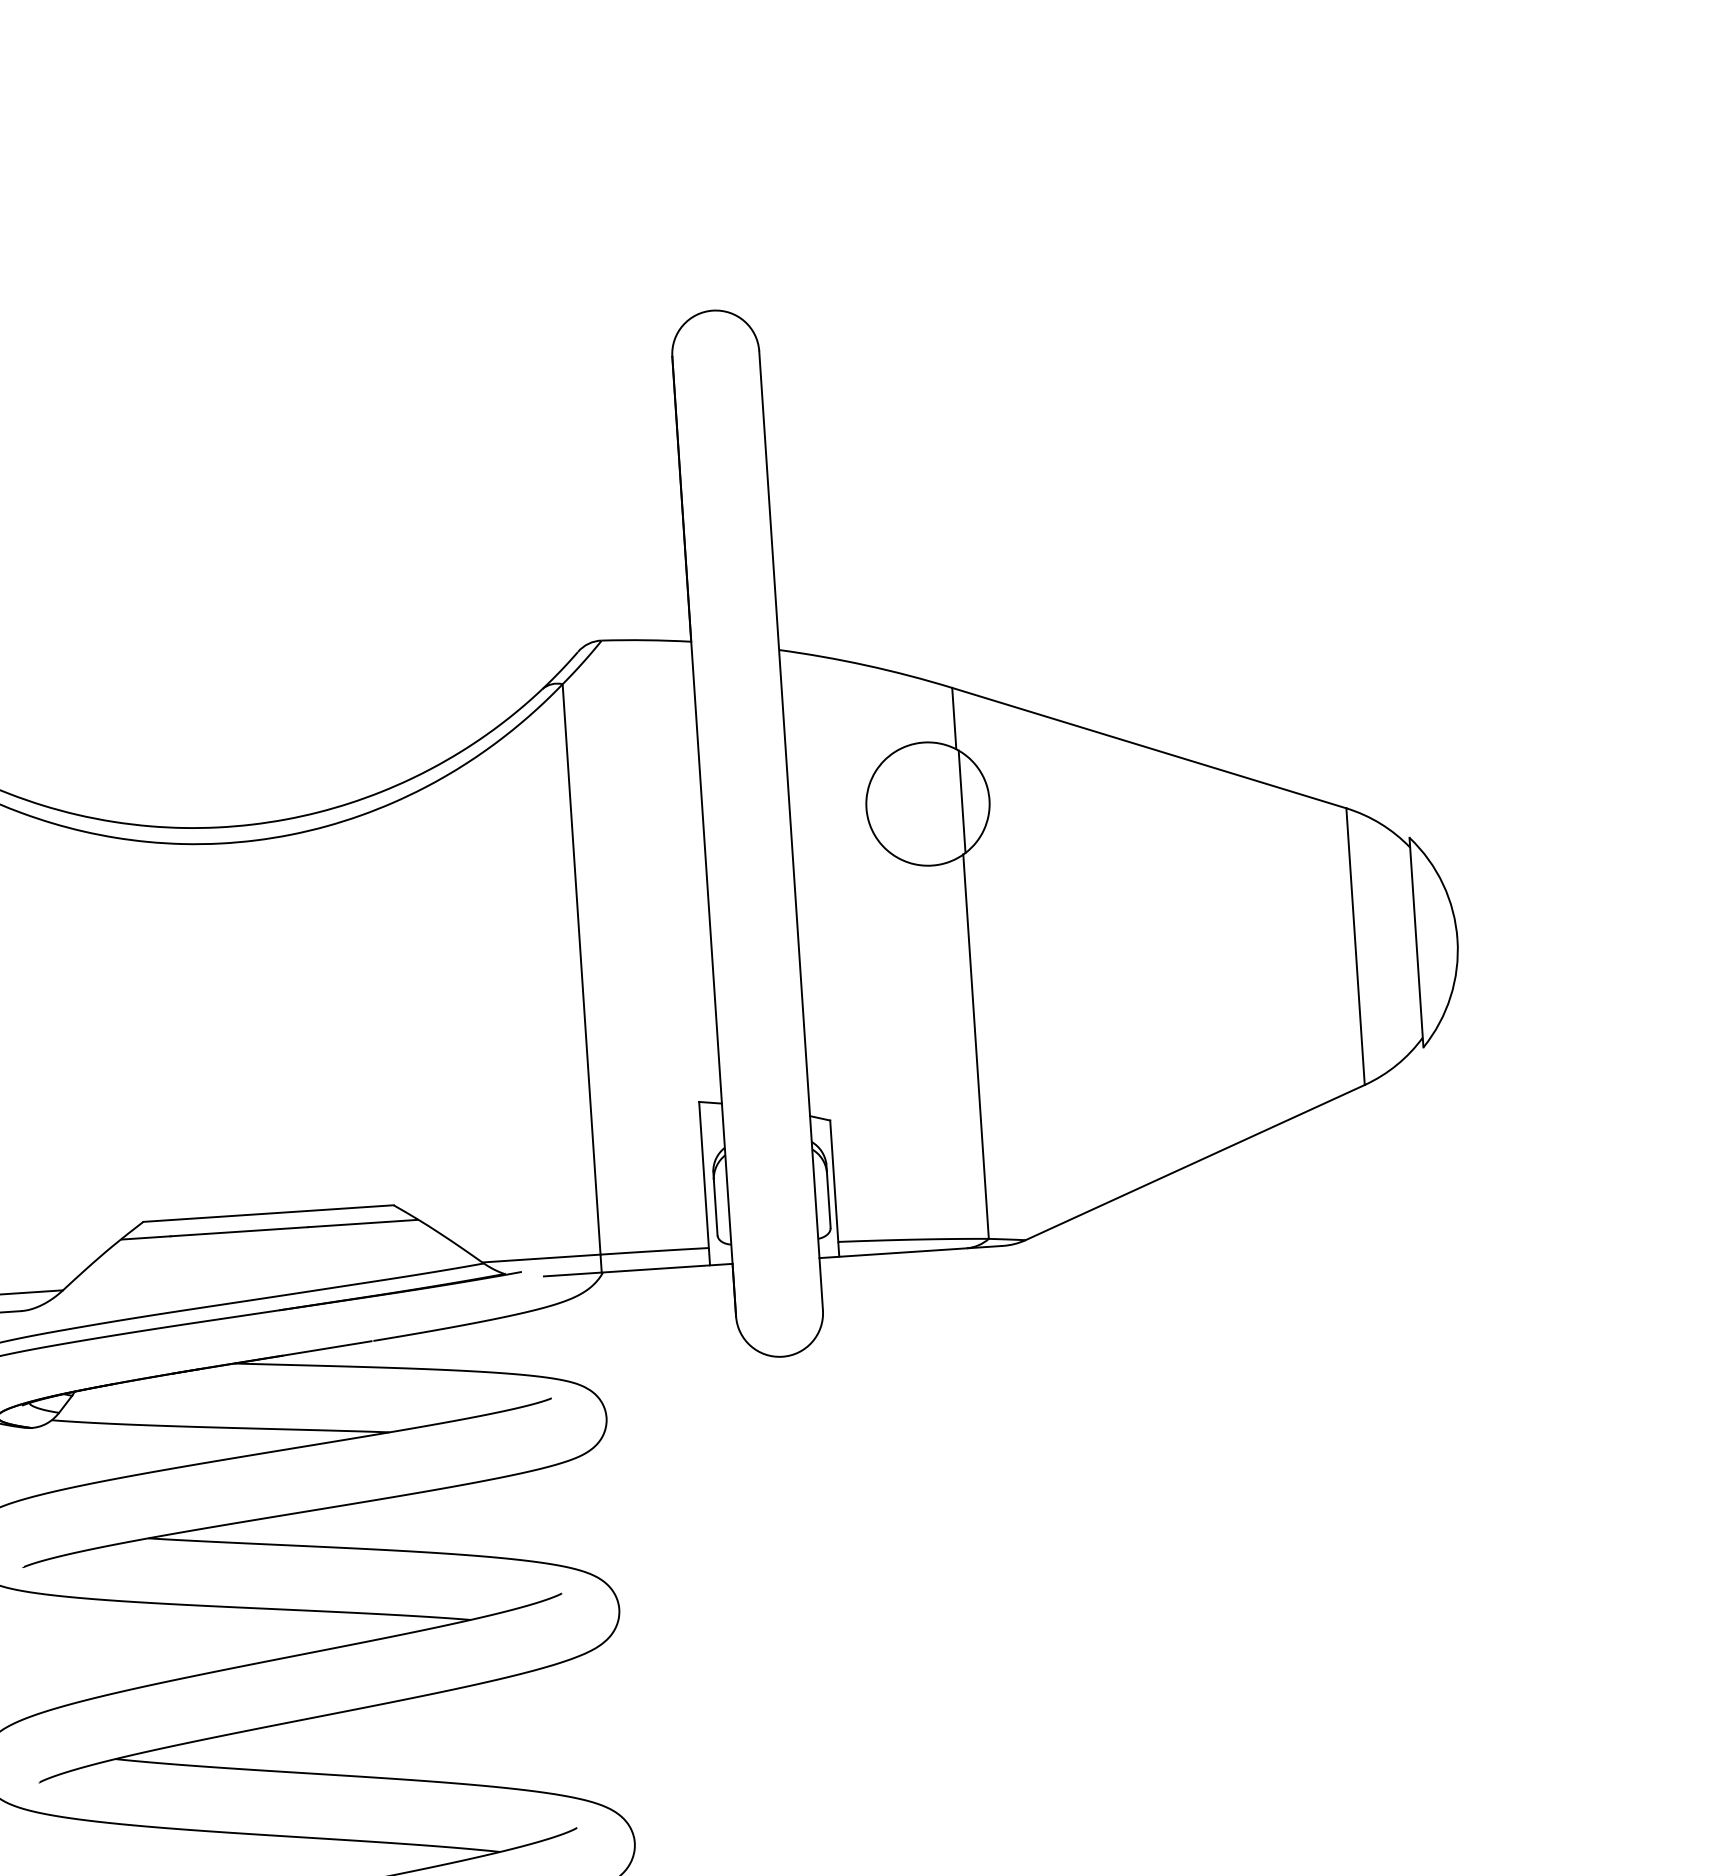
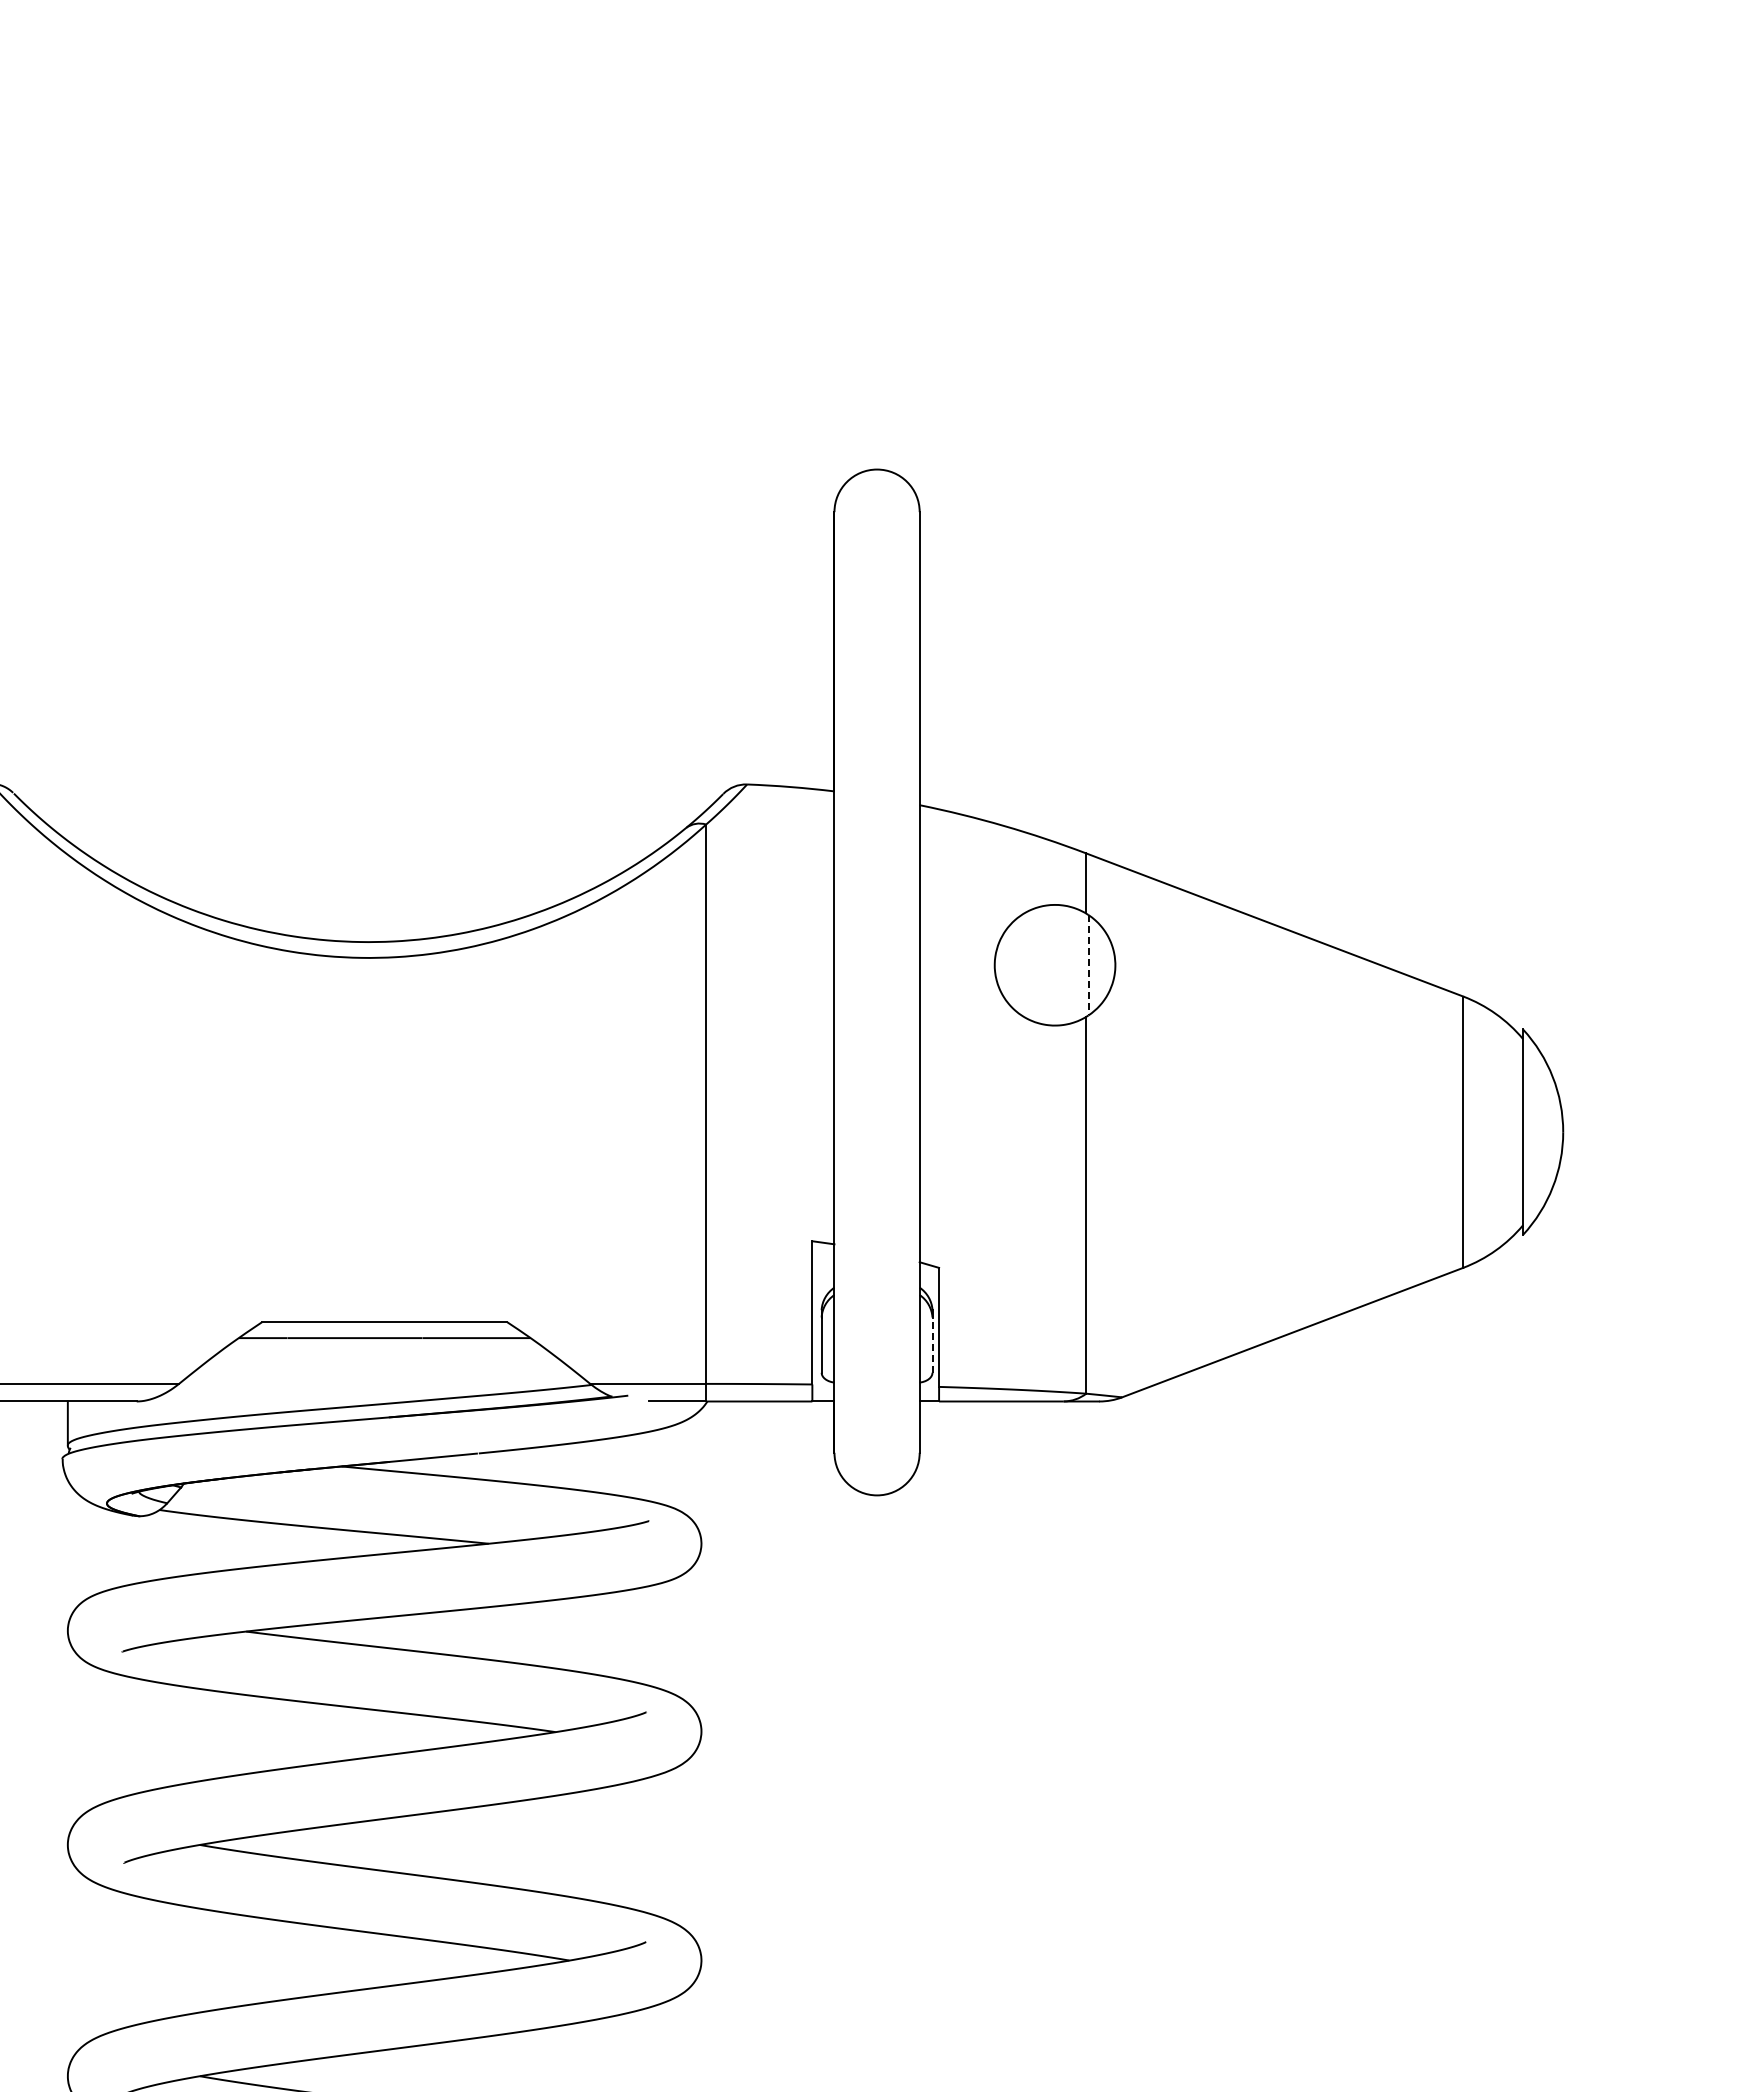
line: (962, 802) -> (1088, 965), solid -> dashed
line: (828, 1200) -> (932, 1345), solid -> dashed

